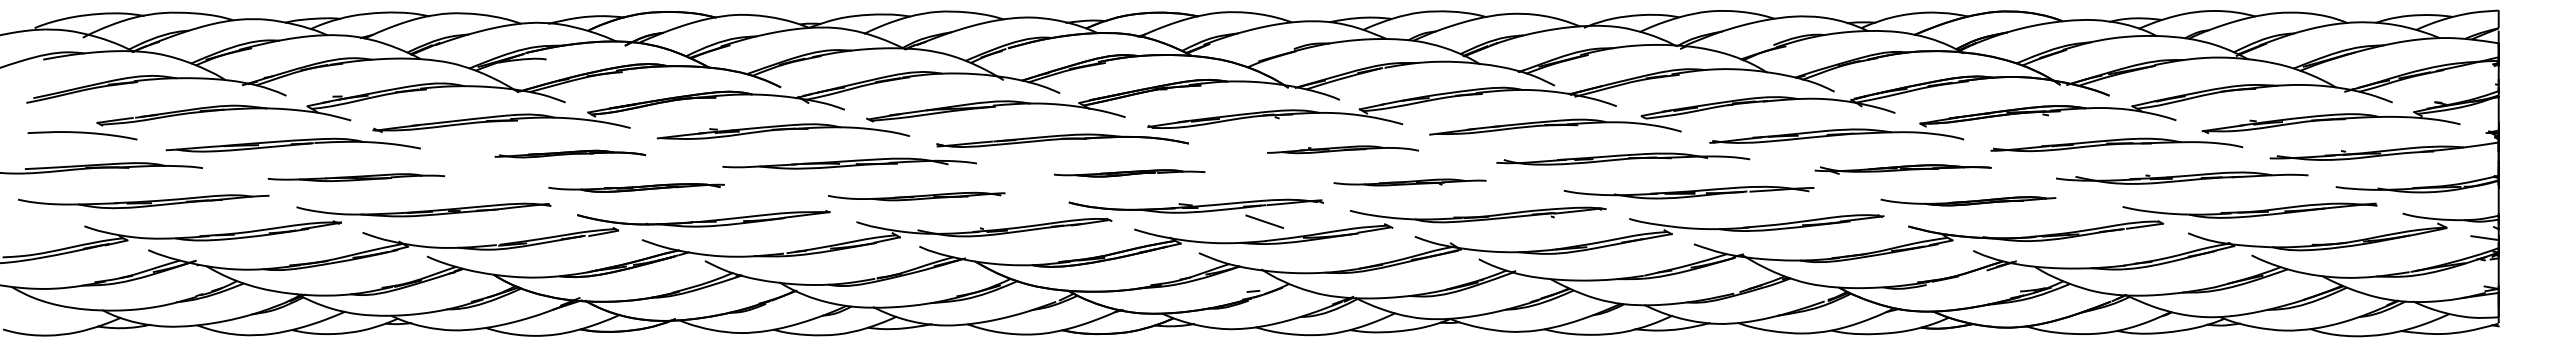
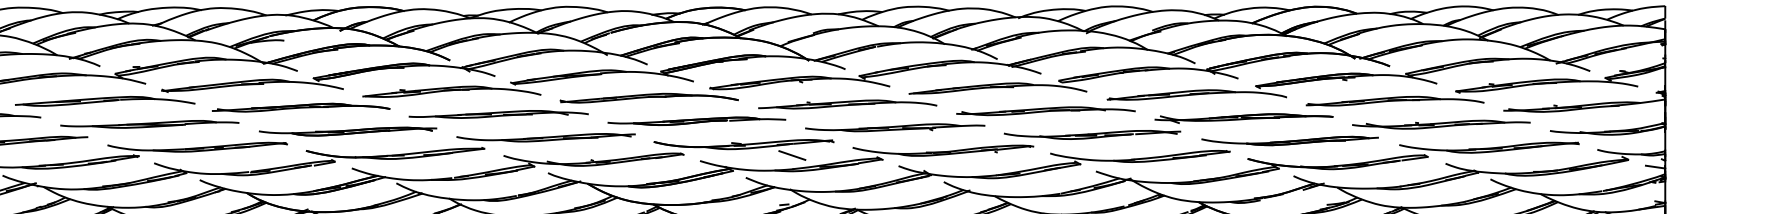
part: (1342, 149) -> (847, 104), size x1.67
part: (570, 153) -> (301, 107), size x1.67
part: (1902, 169) -> (1243, 118), size x1.43
part: (1129, 173) -> (696, 121), size x1.67
part: (356, 177) -> (149, 124), size x1.43
part: (1409, 182) -> (894, 127), size x1.67
part: (636, 187) -> (347, 131), size x1.43
part: (916, 196) -> (546, 137), size x1.43
part: (1968, 201) -> (1290, 141), size x1.43

